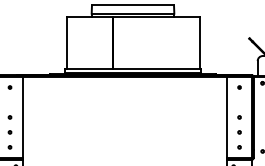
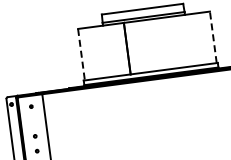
line: (66, 42) -> (81, 54), solid -> dashed
line: (199, 42) -> (213, 37), solid -> dashed

